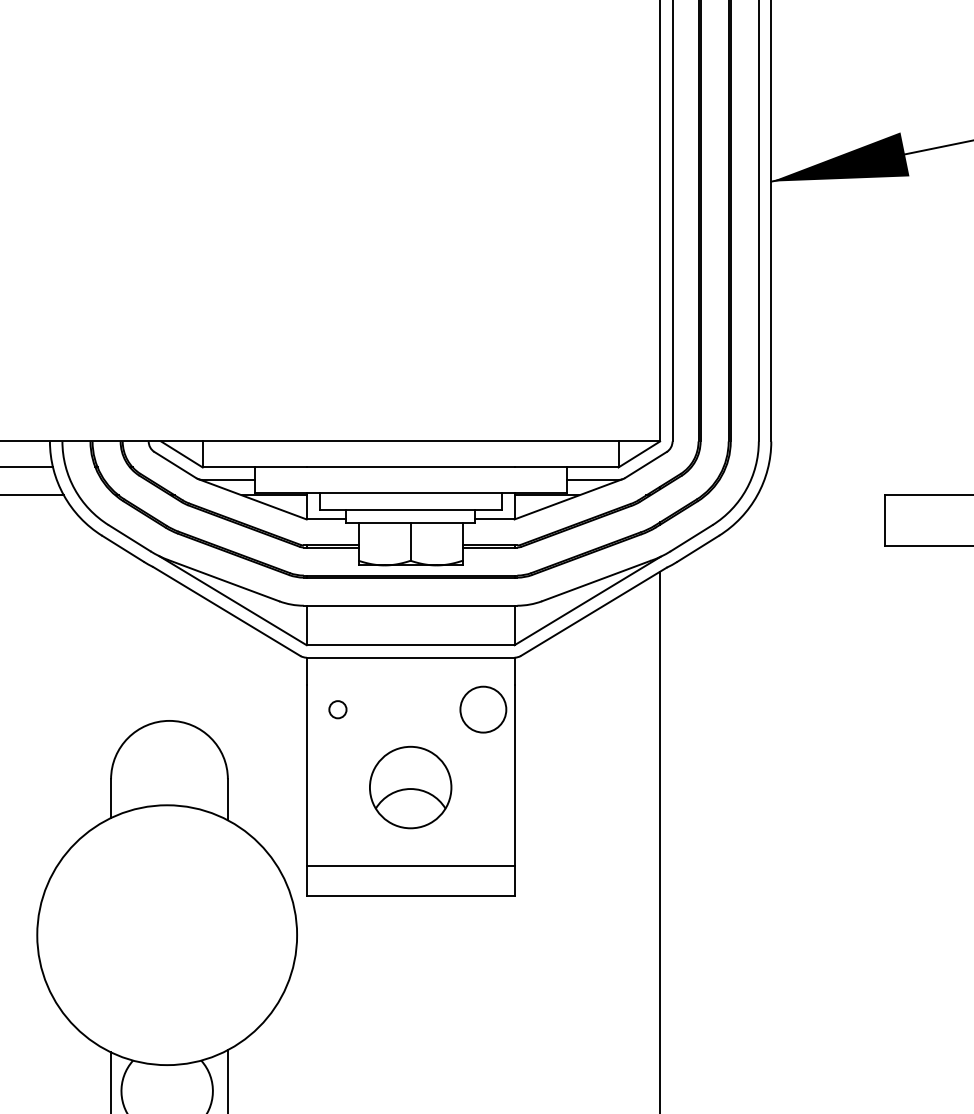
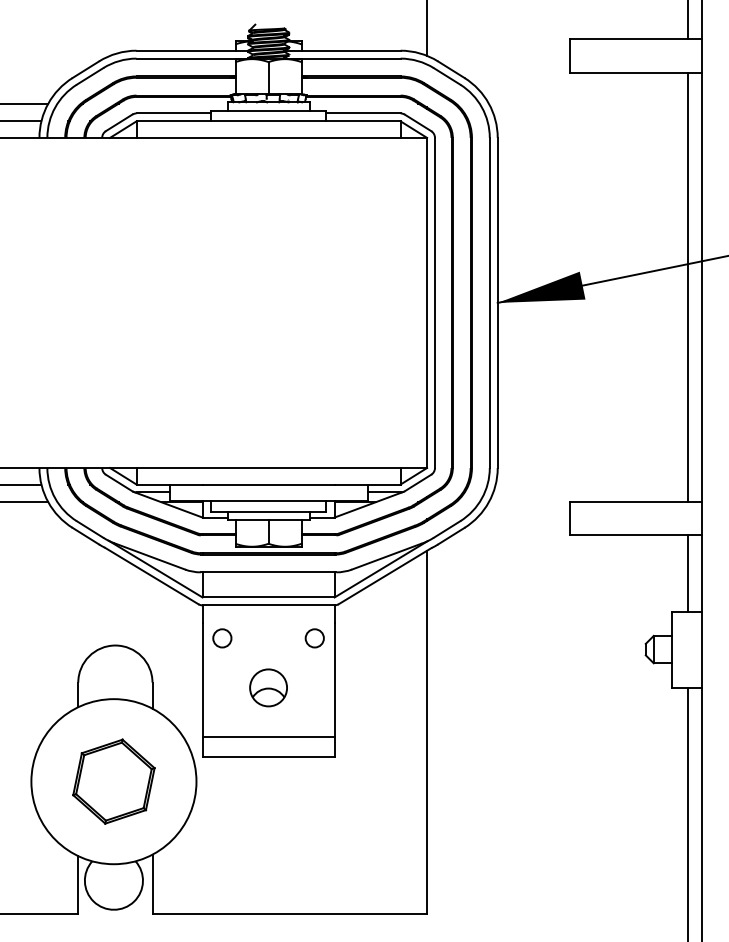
circle: (338, 709) -> (222, 638), size x1.67
circle: (482, 709) -> (314, 638), size x0.62
part: (410, 786) -> (268, 687), size x0.71
part: (166, 934) -> (113, 781), added

